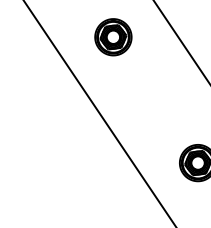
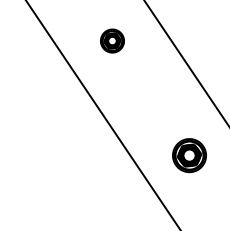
part: (113, 36) -> (112, 40), size x0.7

